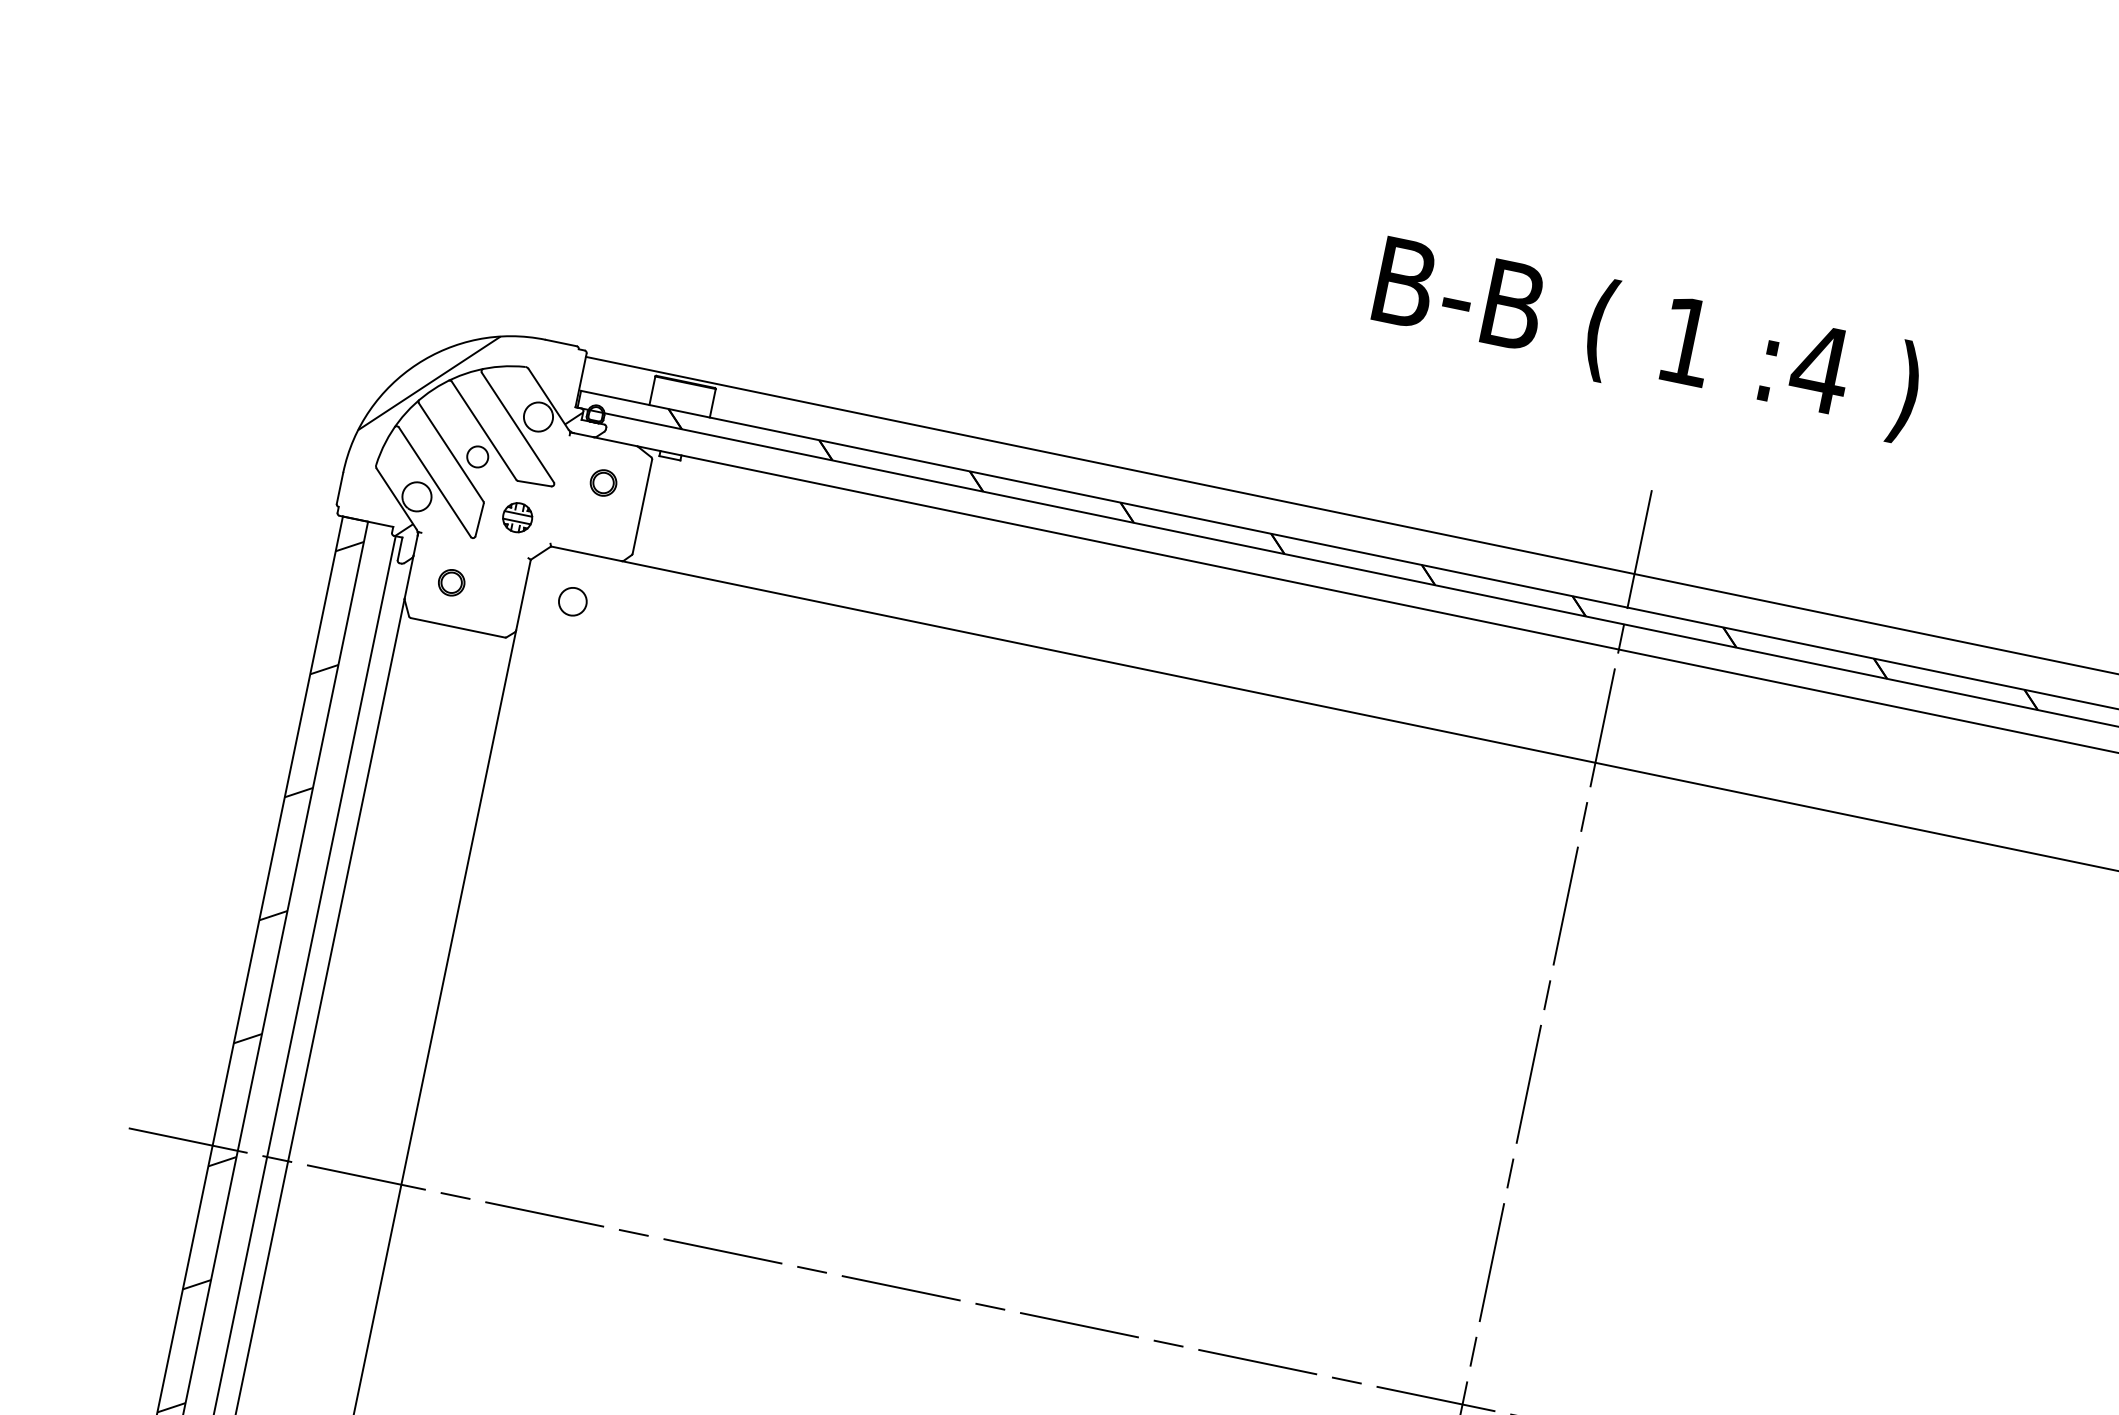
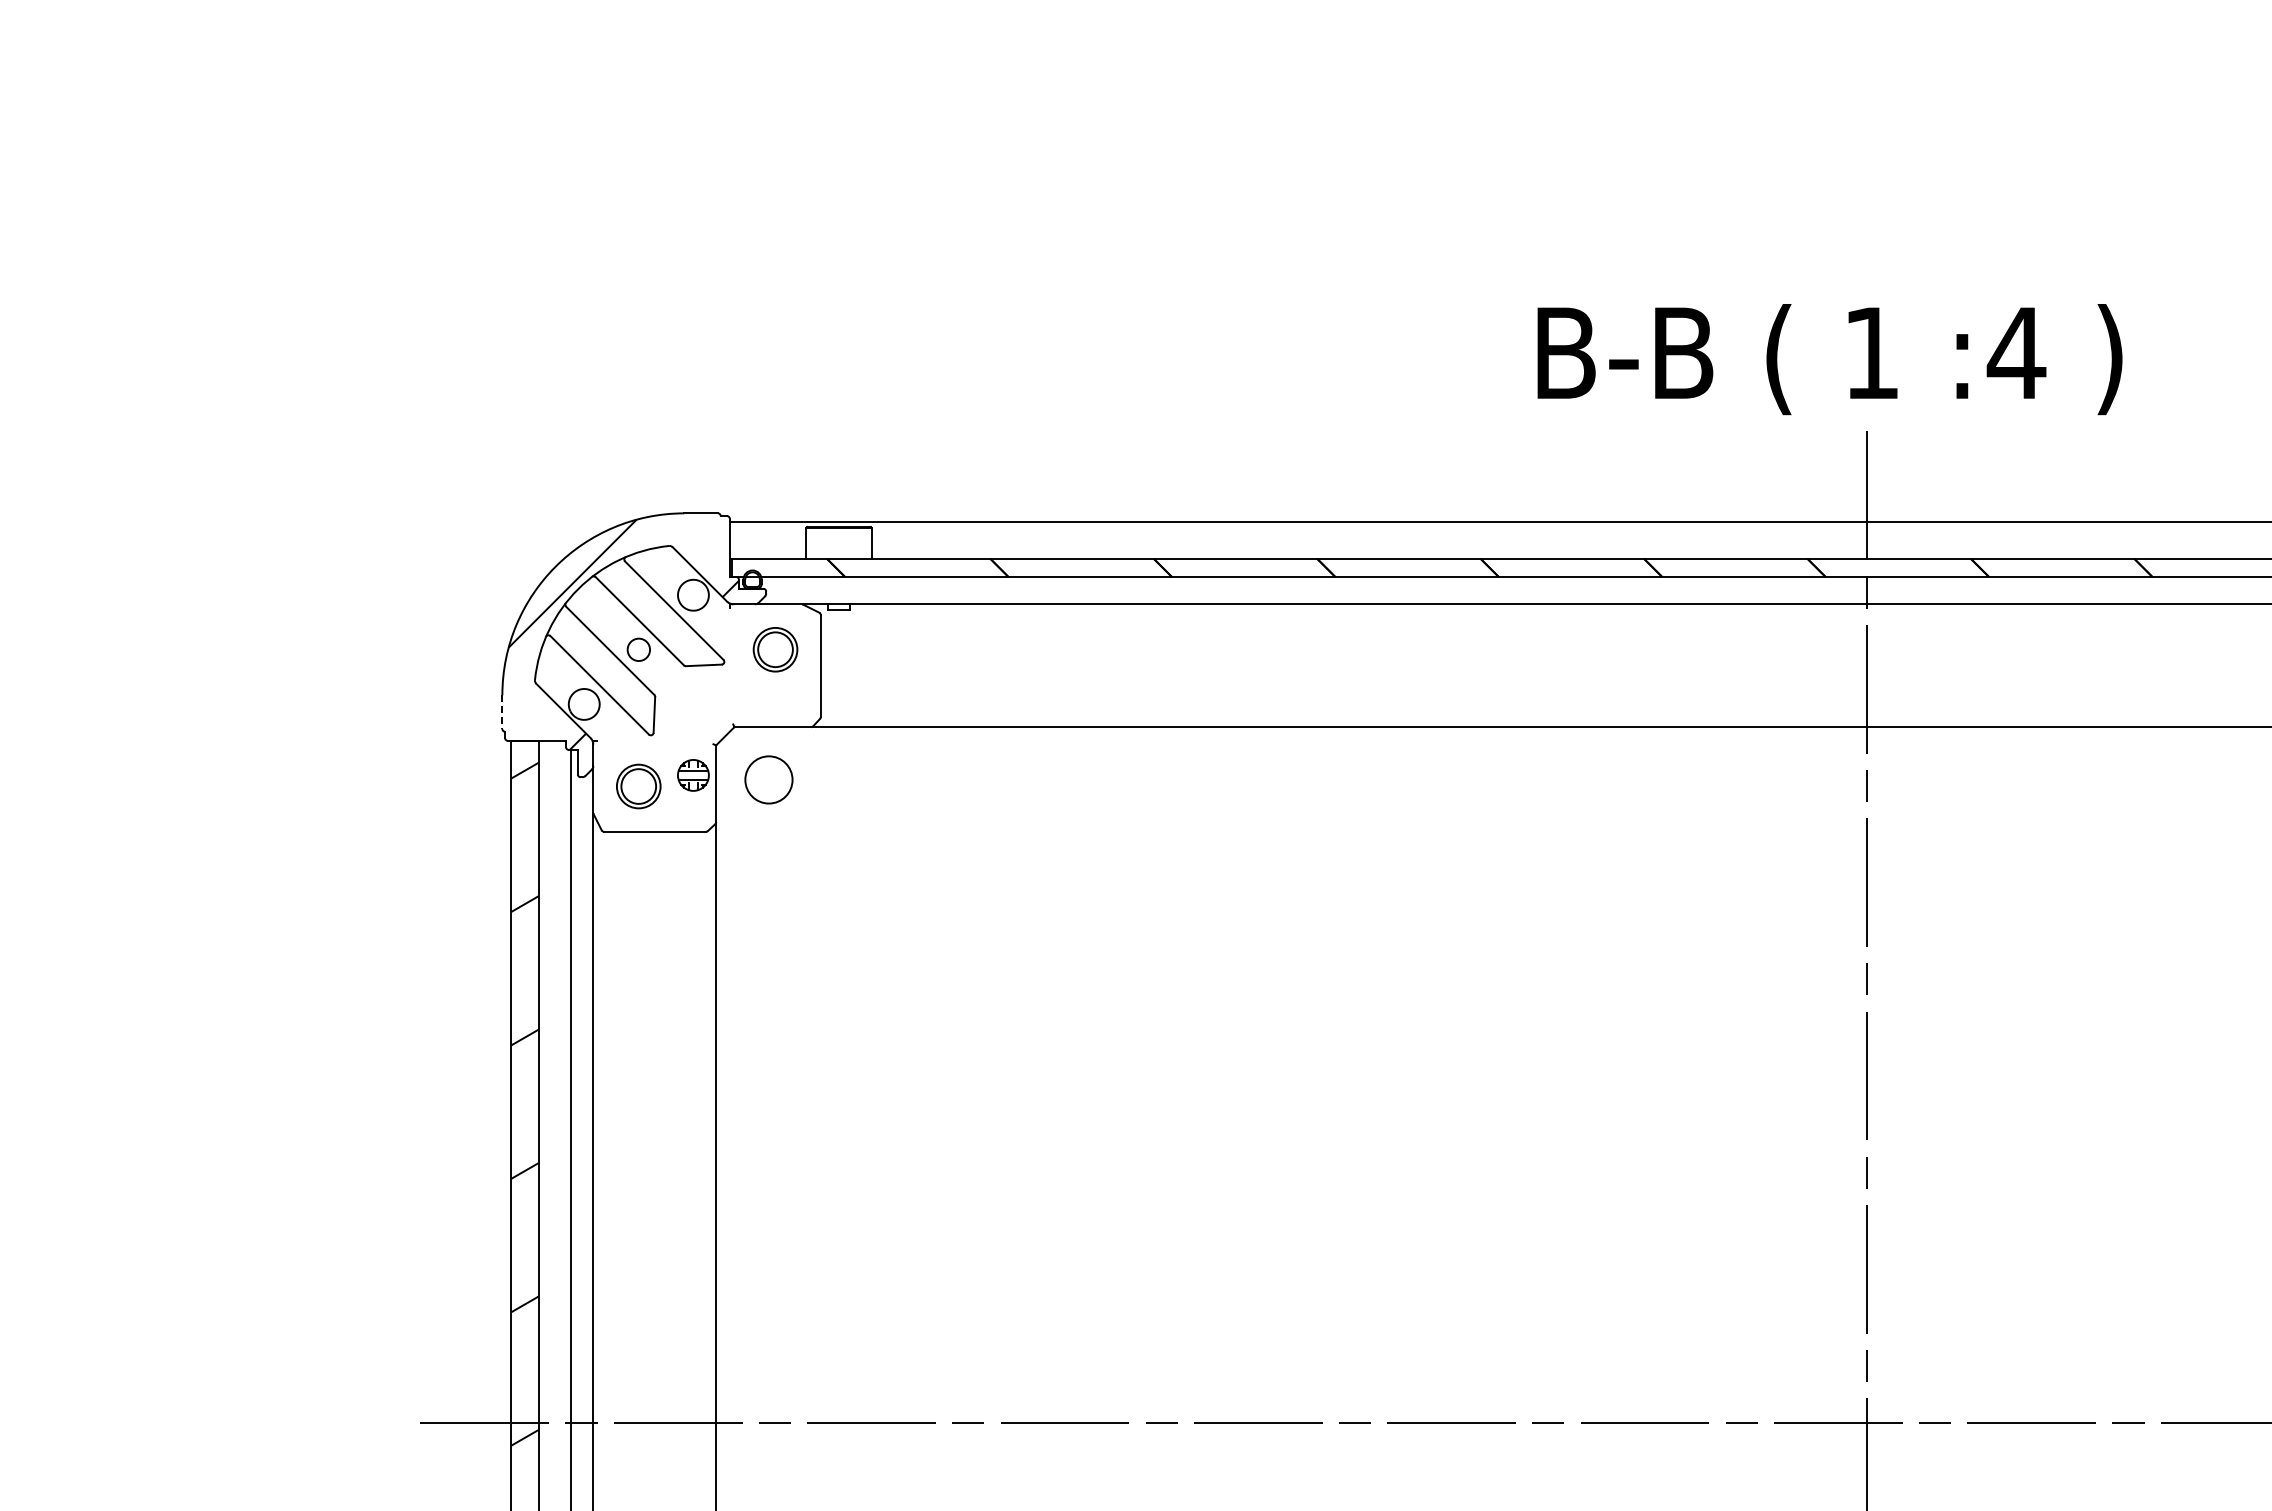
text: (1646, 339) -> (1829, 359), moved
part: (602, 482) -> (774, 649), size x1.6
line: (340, 488) -> (502, 712), solid -> dashed
part: (517, 517) -> (693, 775), moved
part: (451, 581) -> (638, 785), size x1.6
circle: (572, 601) -> (768, 779), size x1.6

